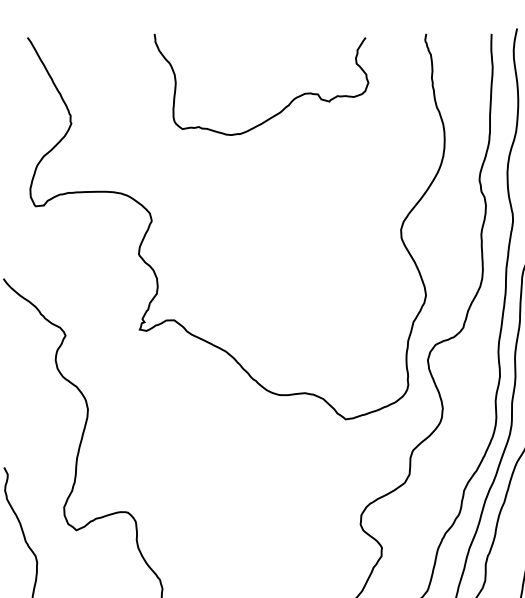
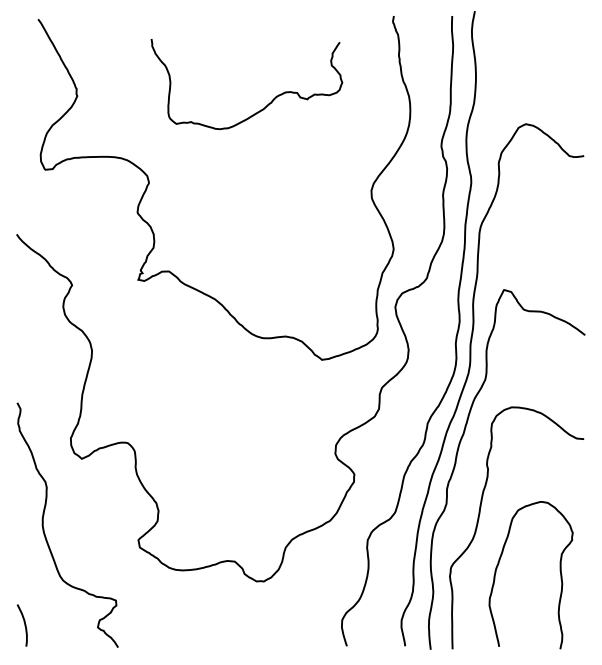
curve: (278, 111) -> (262, 108), moved

